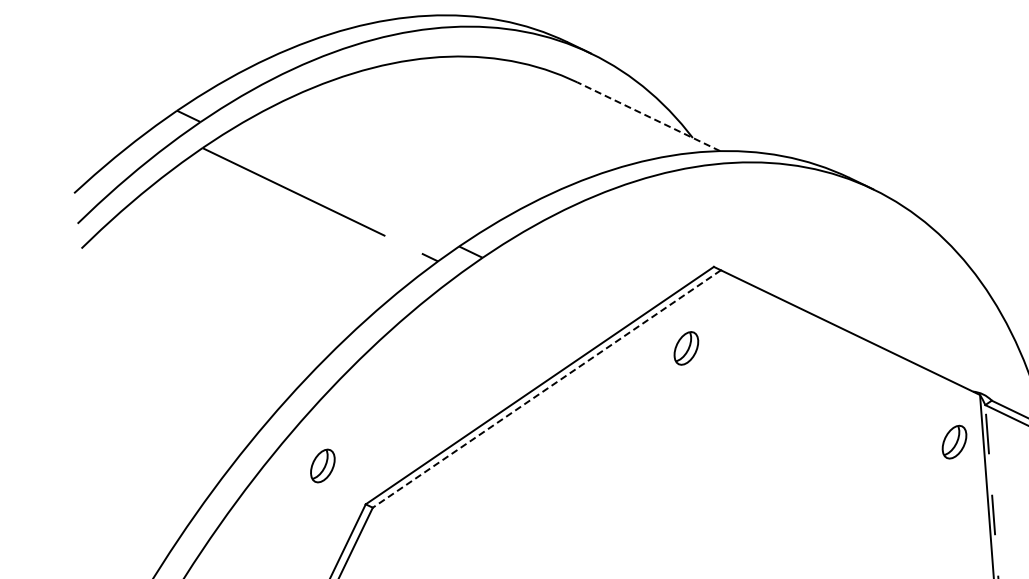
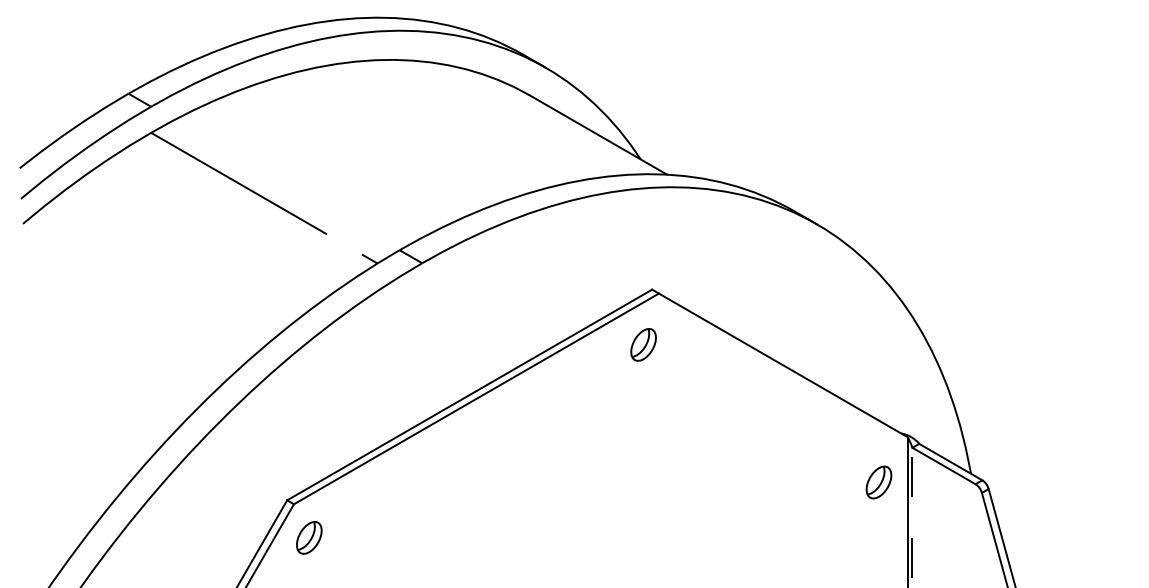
line: (647, 116) -> (597, 134), dashed -> solid
part: (686, 348) -> (643, 344), moved
line: (546, 388) -> (476, 398), dashed -> solid
part: (323, 465) -> (309, 537), moved

